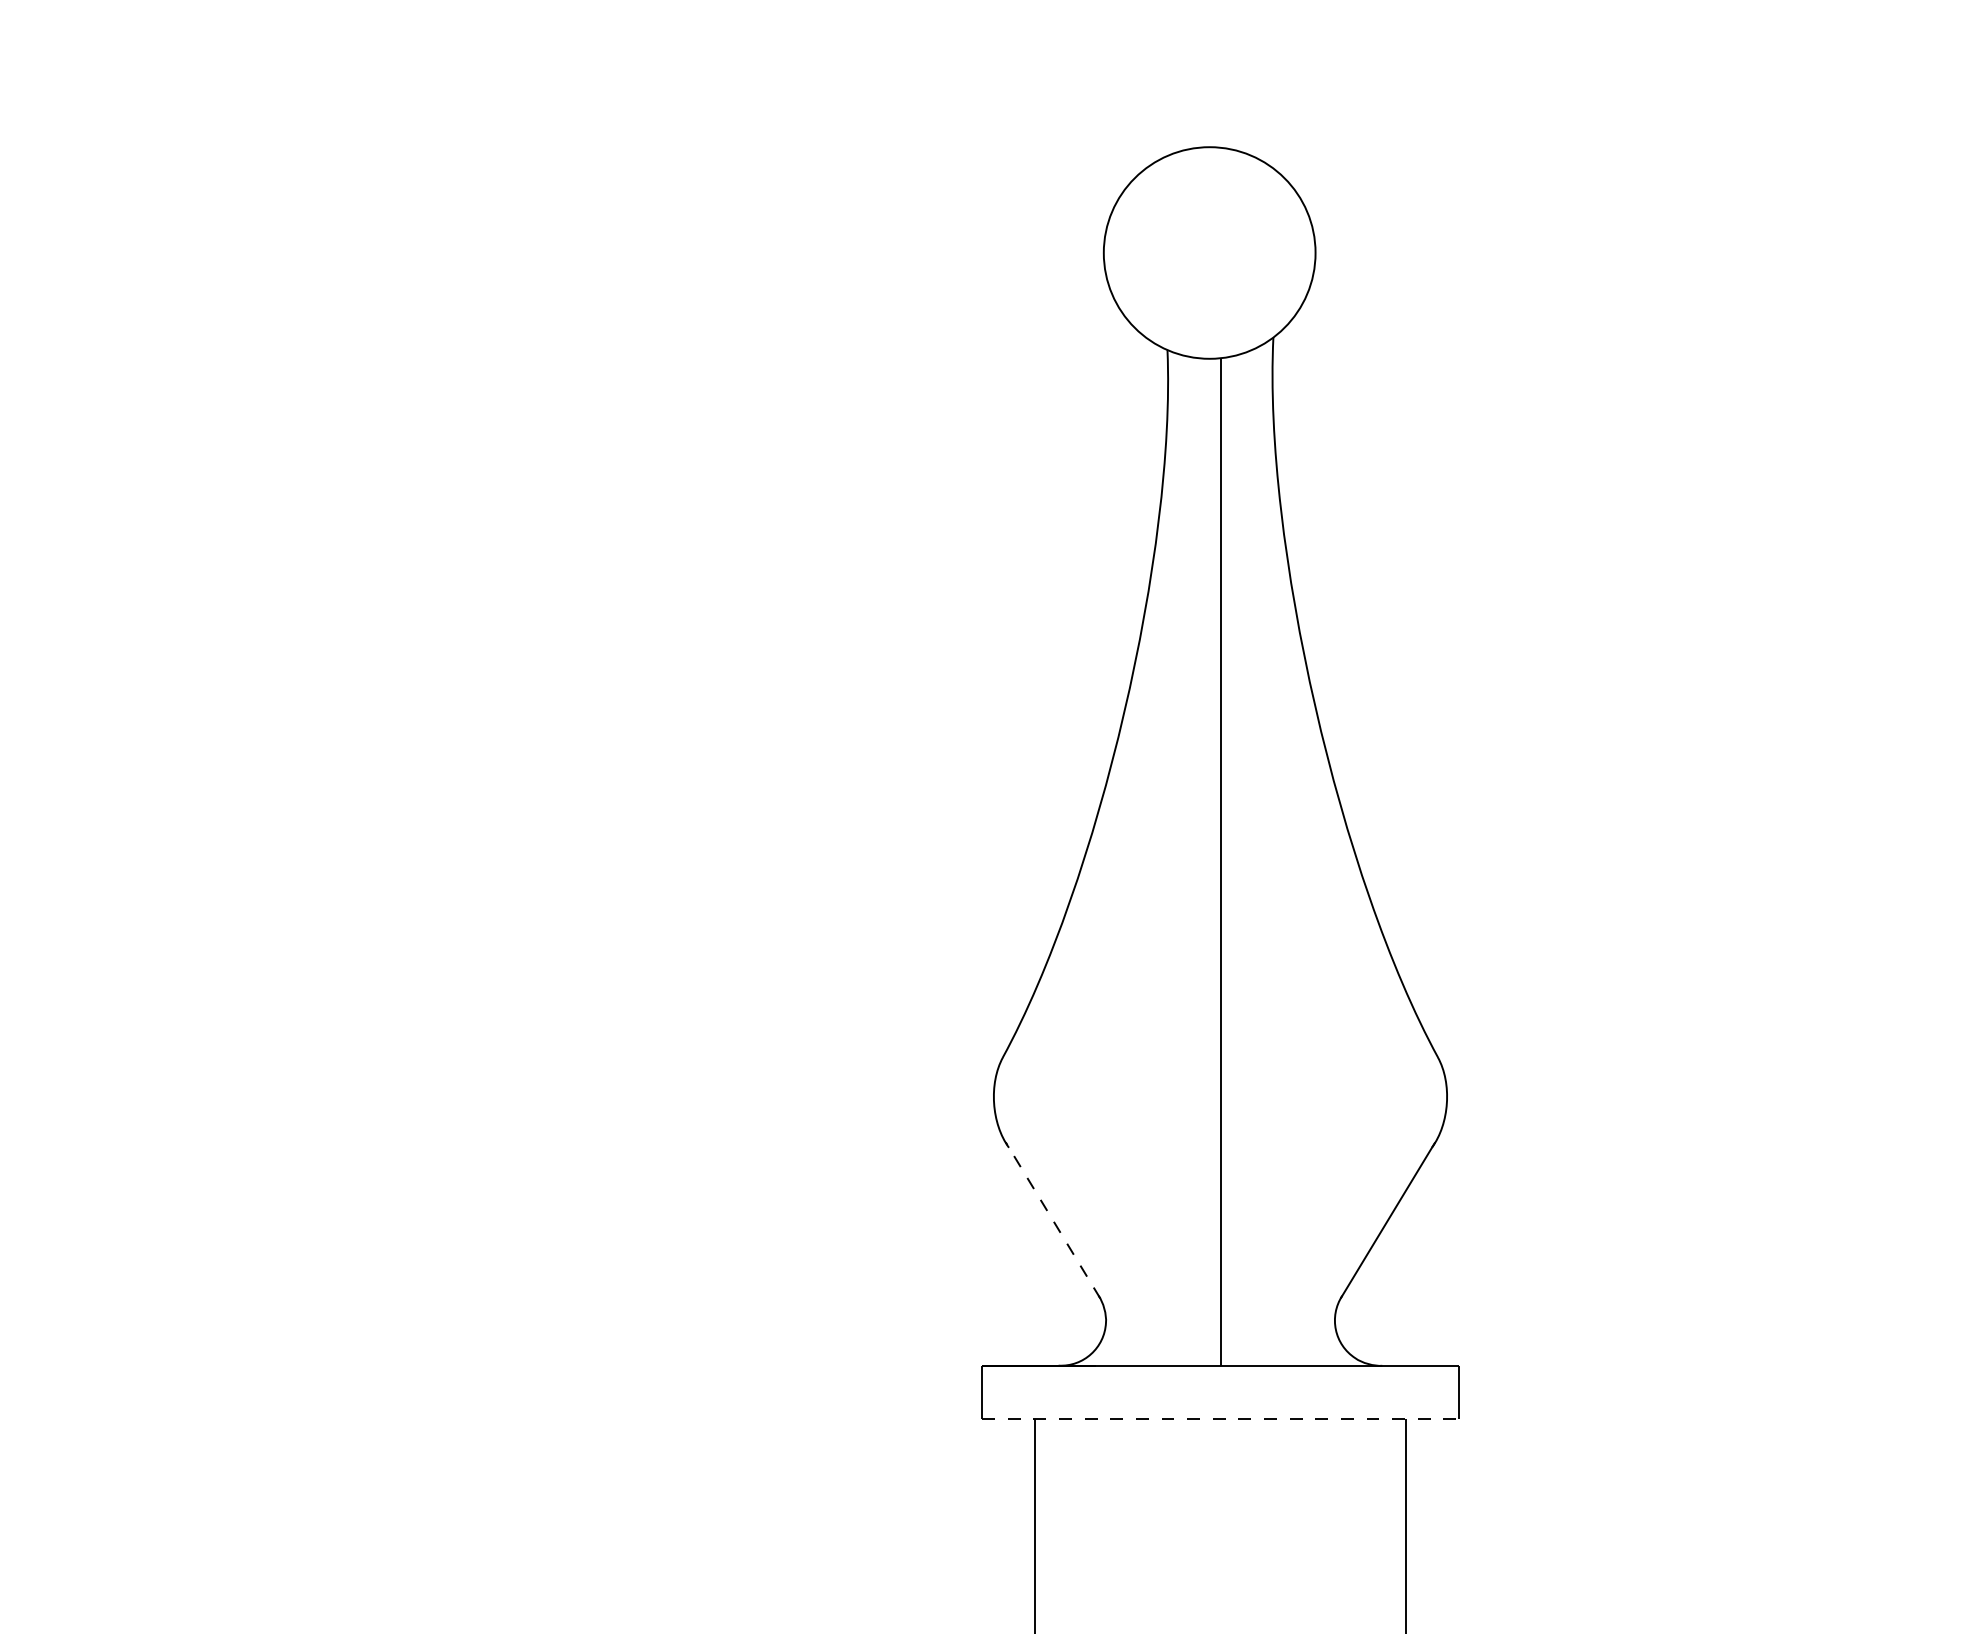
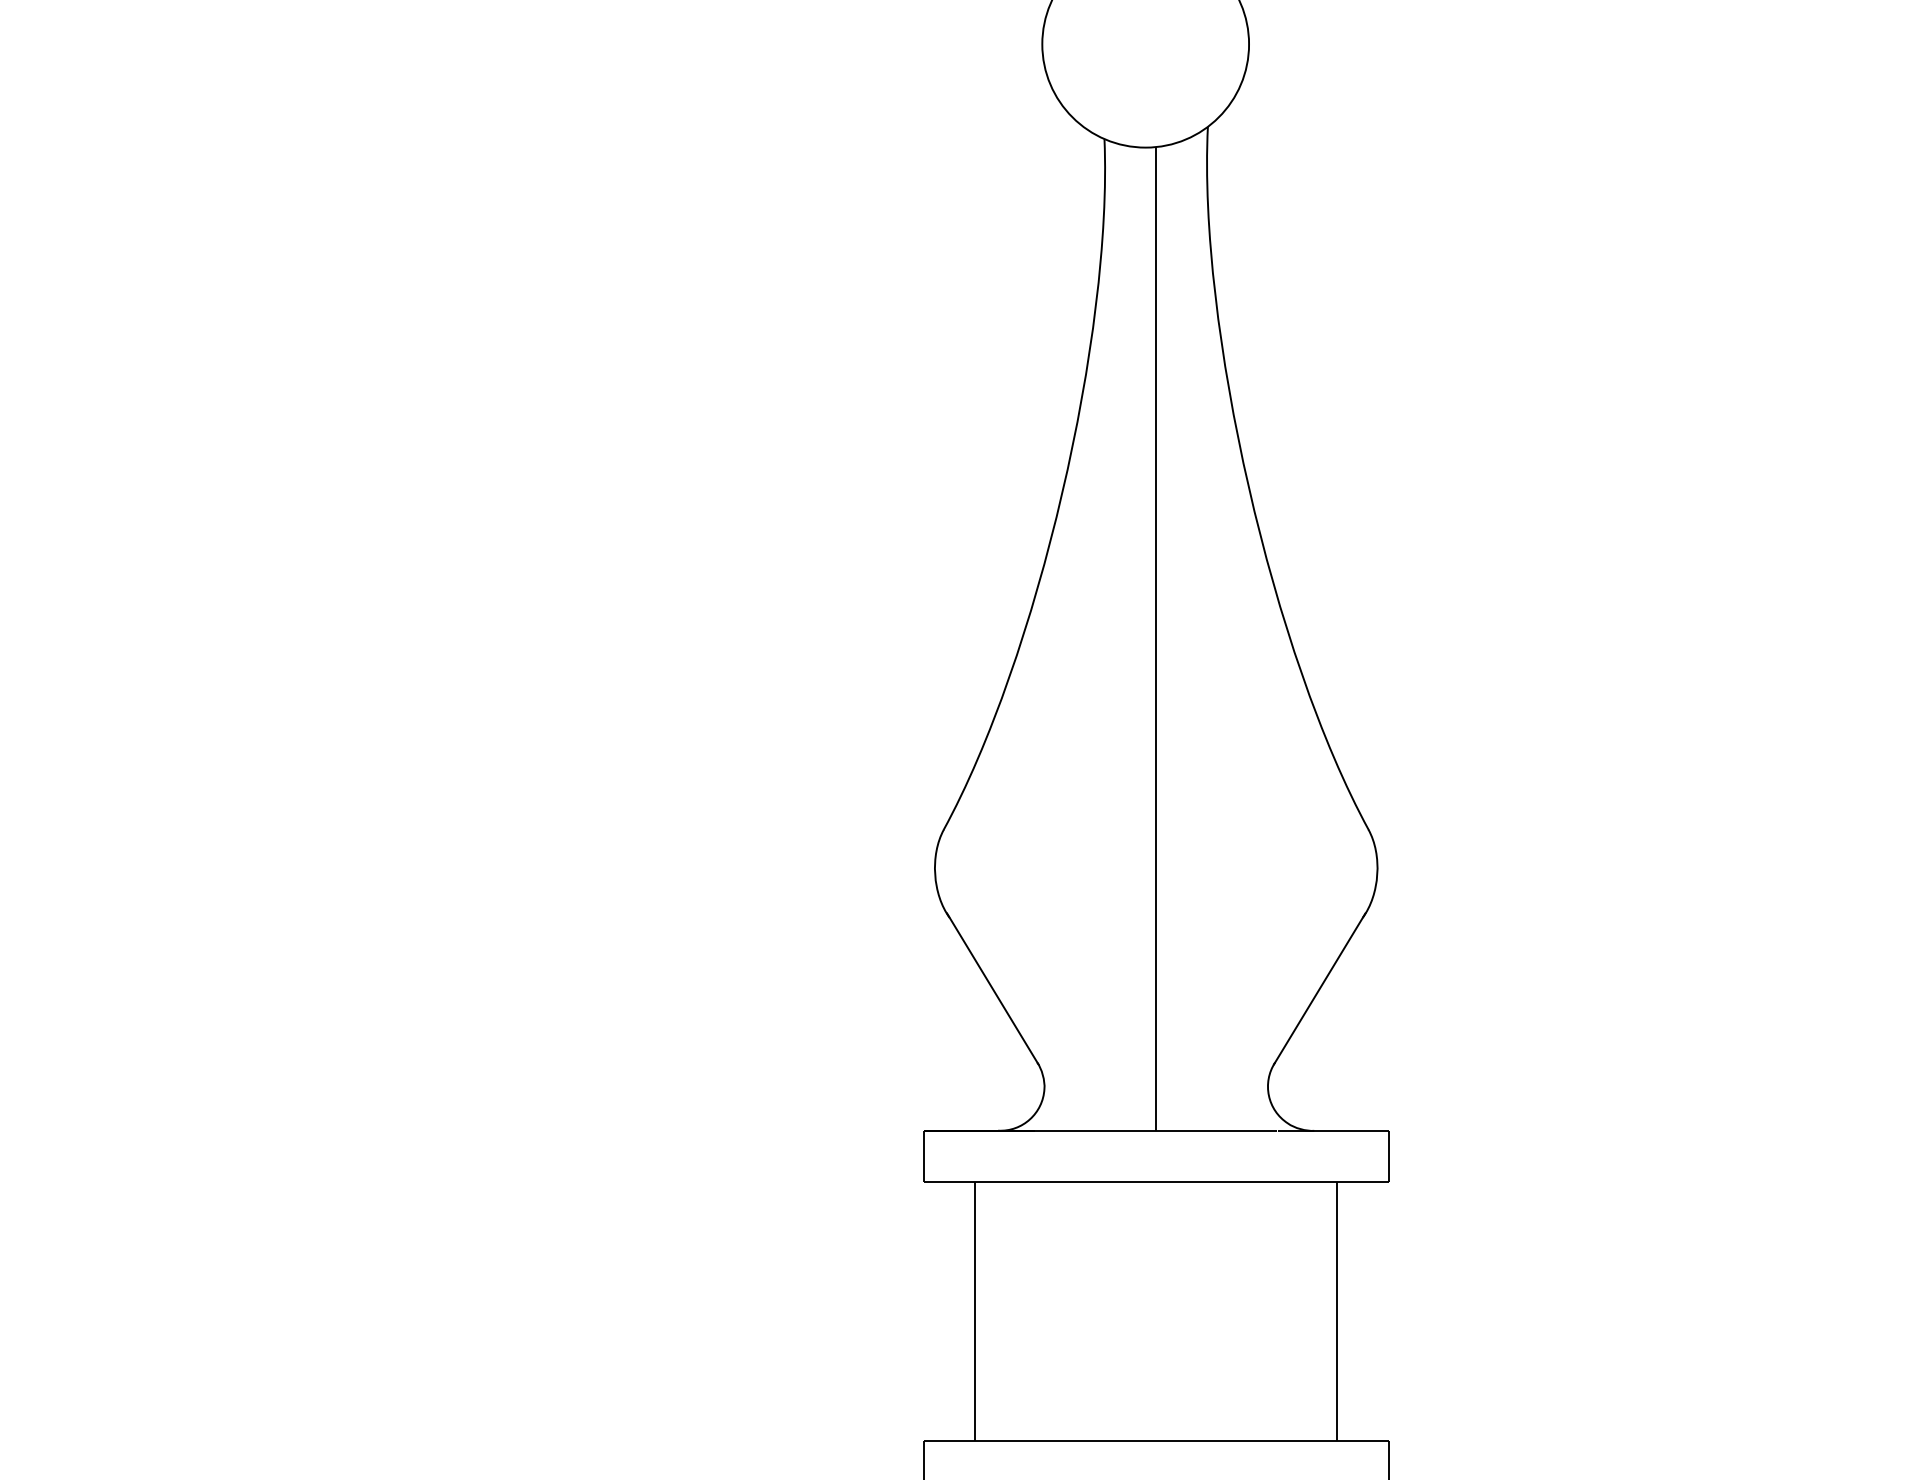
line: (1052, 1220) -> (992, 988), dashed -> solid
line: (1221, 1418) -> (1157, 1182), dashed -> solid

